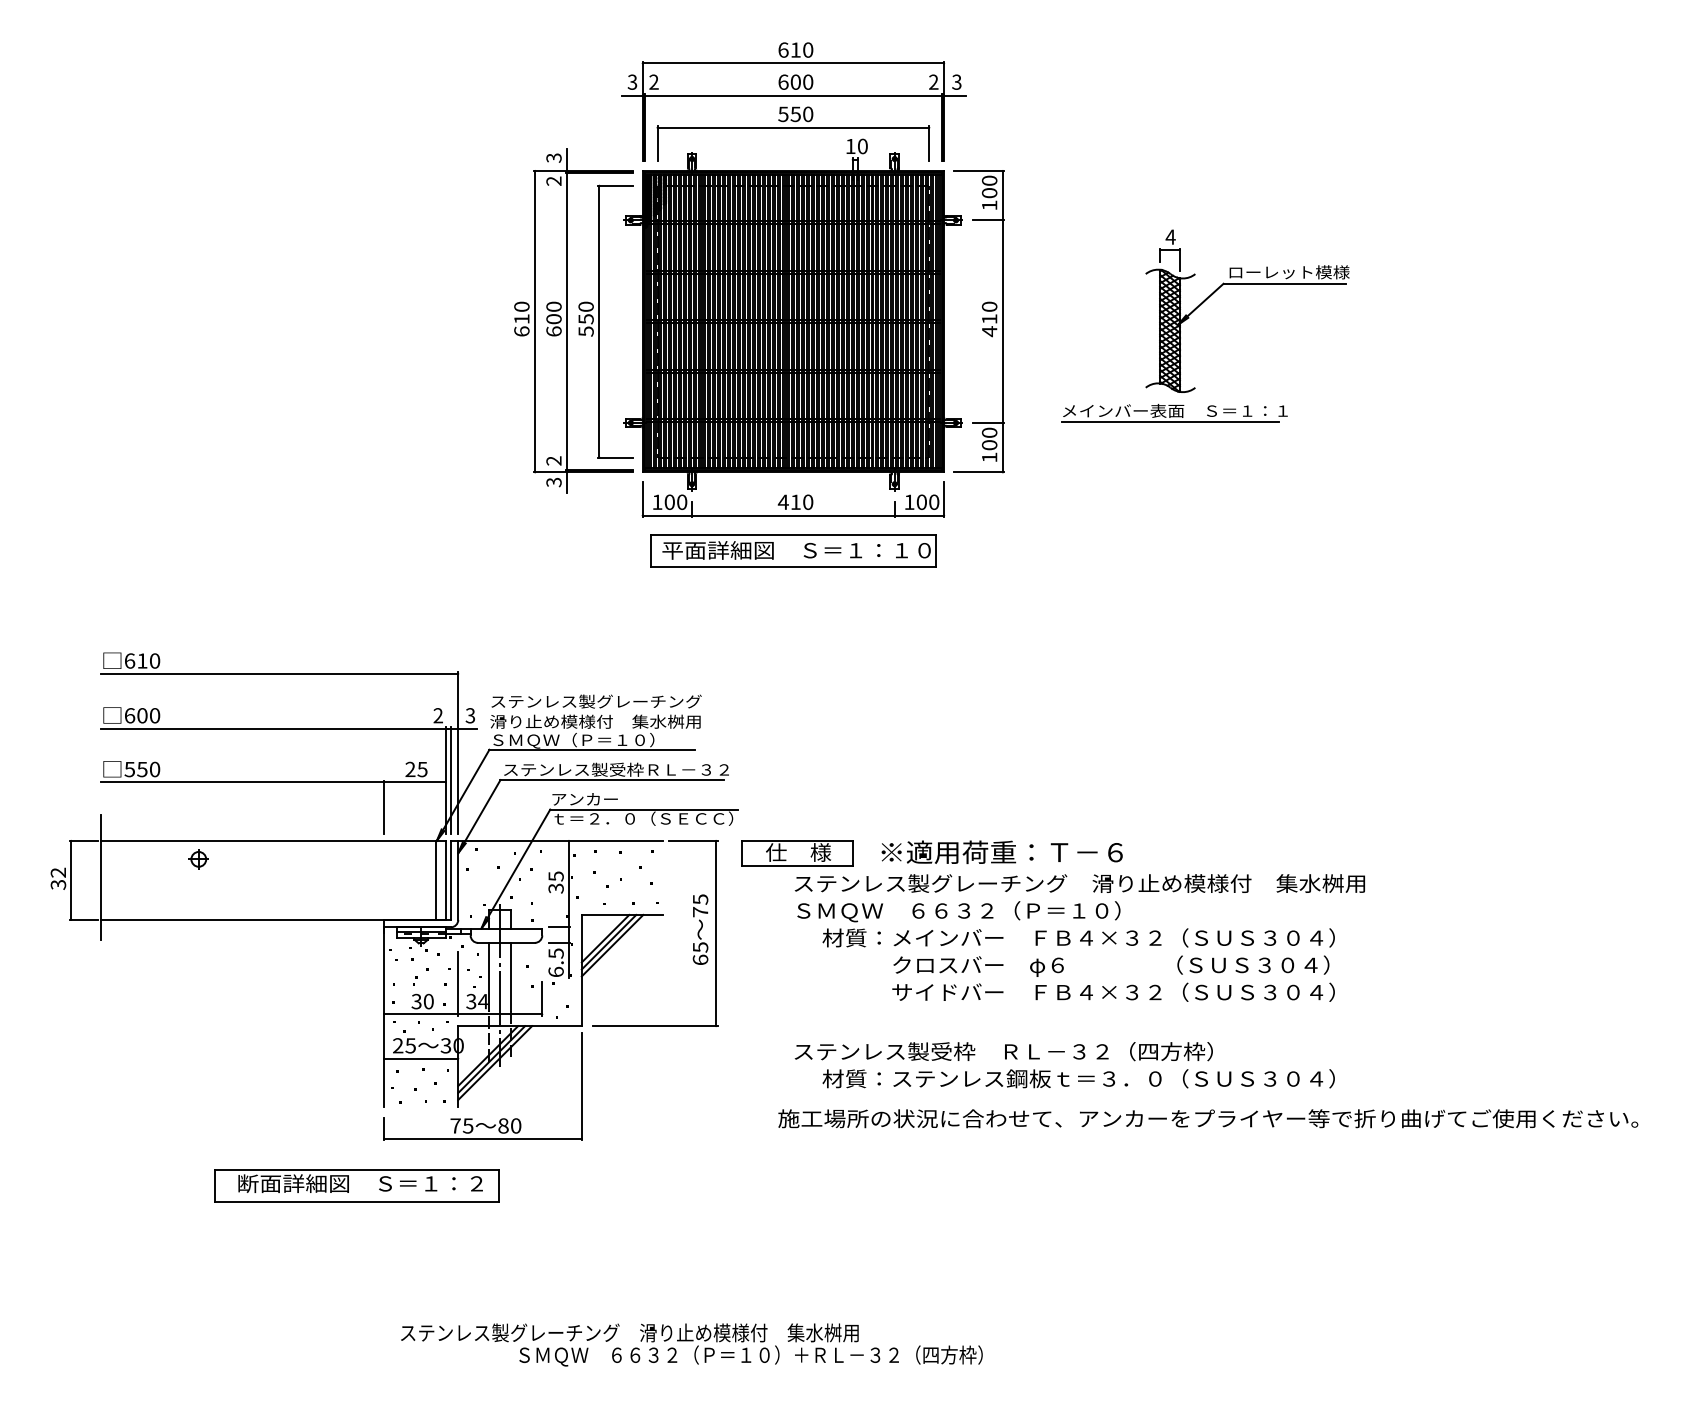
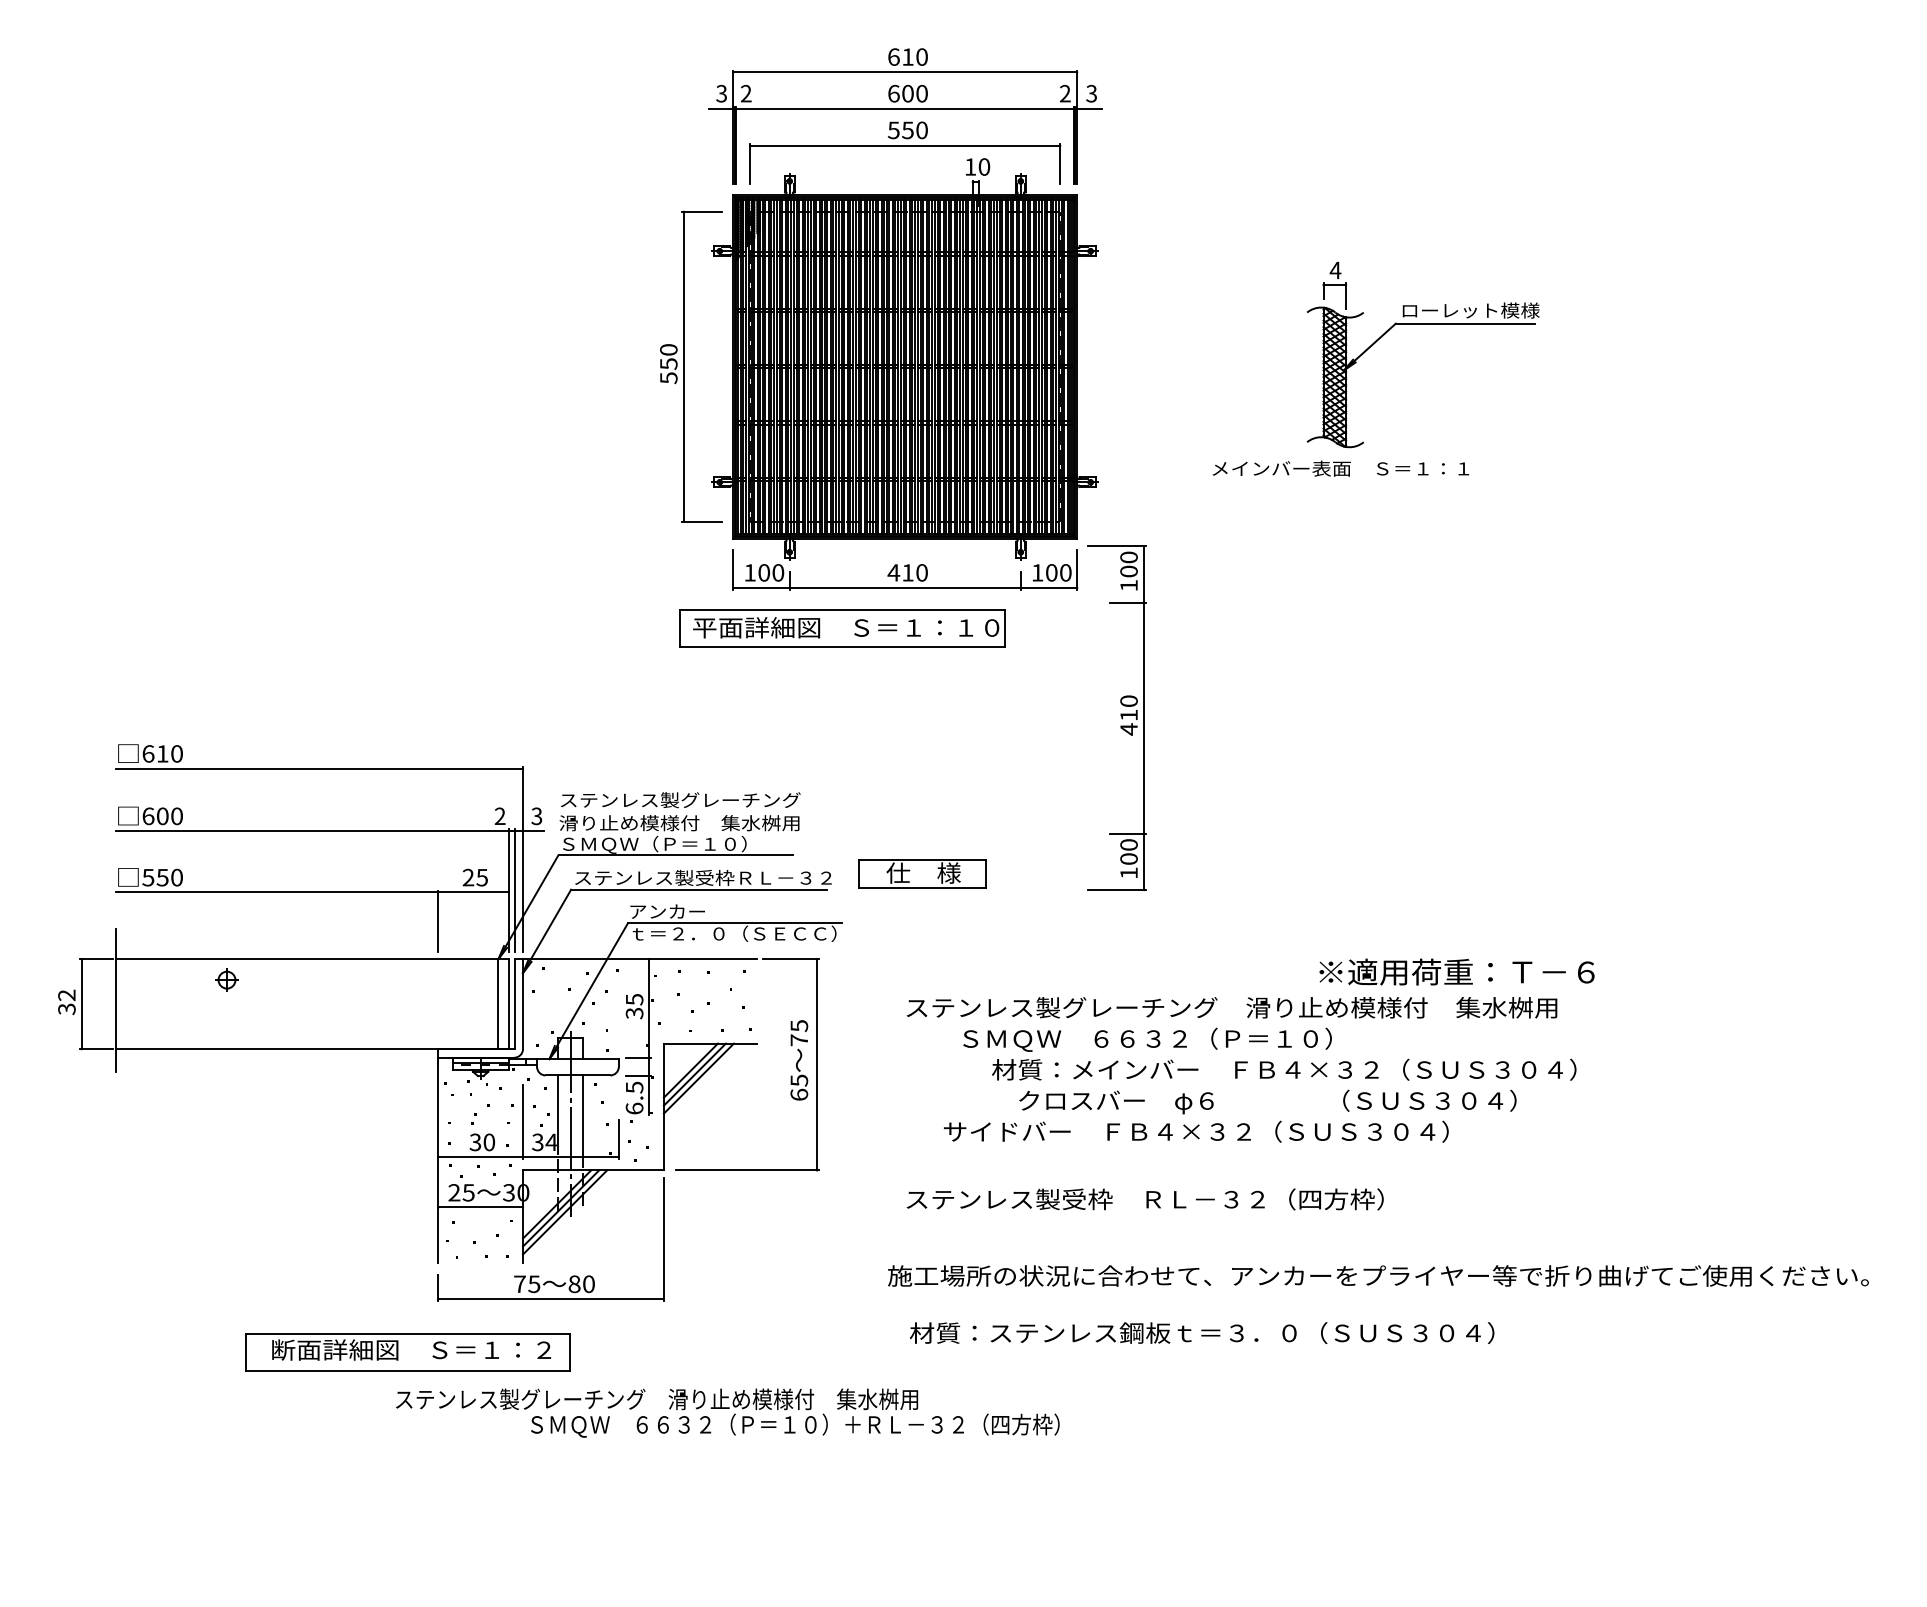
part: (573, 320) -> (654, 365), removed
part: (978, 321) -> (1116, 717), moved
line: (1170, 422) -> (1335, 481), removed
part: (793, 550) -> (842, 627), moved
text: (1001, 852) -> (1456, 972), moved
part: (797, 853) -> (922, 874), moved
text: (1065, 924) -> (1269, 1054), moved
text: (1113, 991) -> (1196, 1130), moved
text: (1078, 1078) -> (1201, 1332), moved
text: (691, 1344) -> (727, 1412), moved

